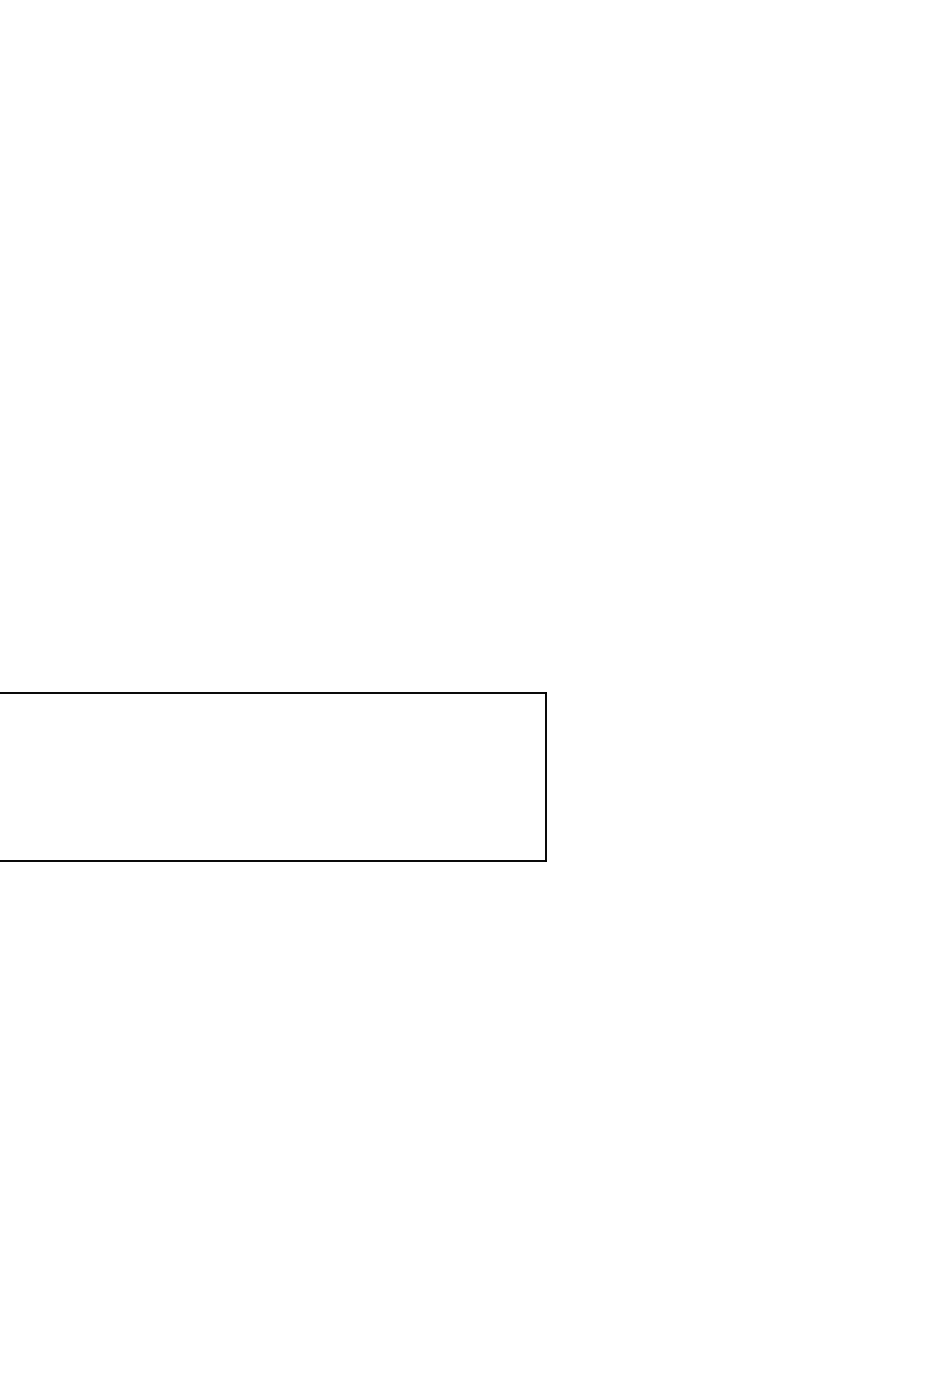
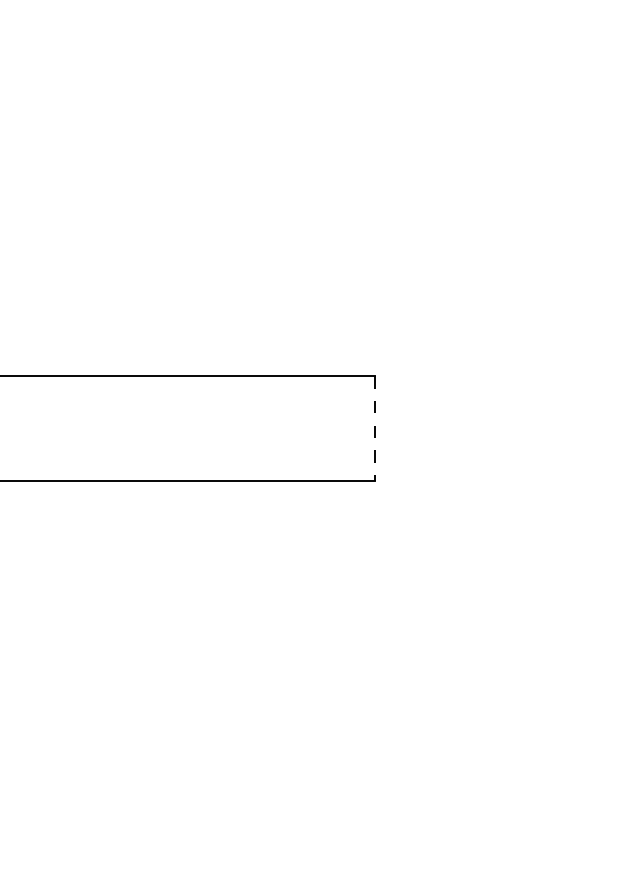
line: (545, 777) -> (374, 428), solid -> dashed

